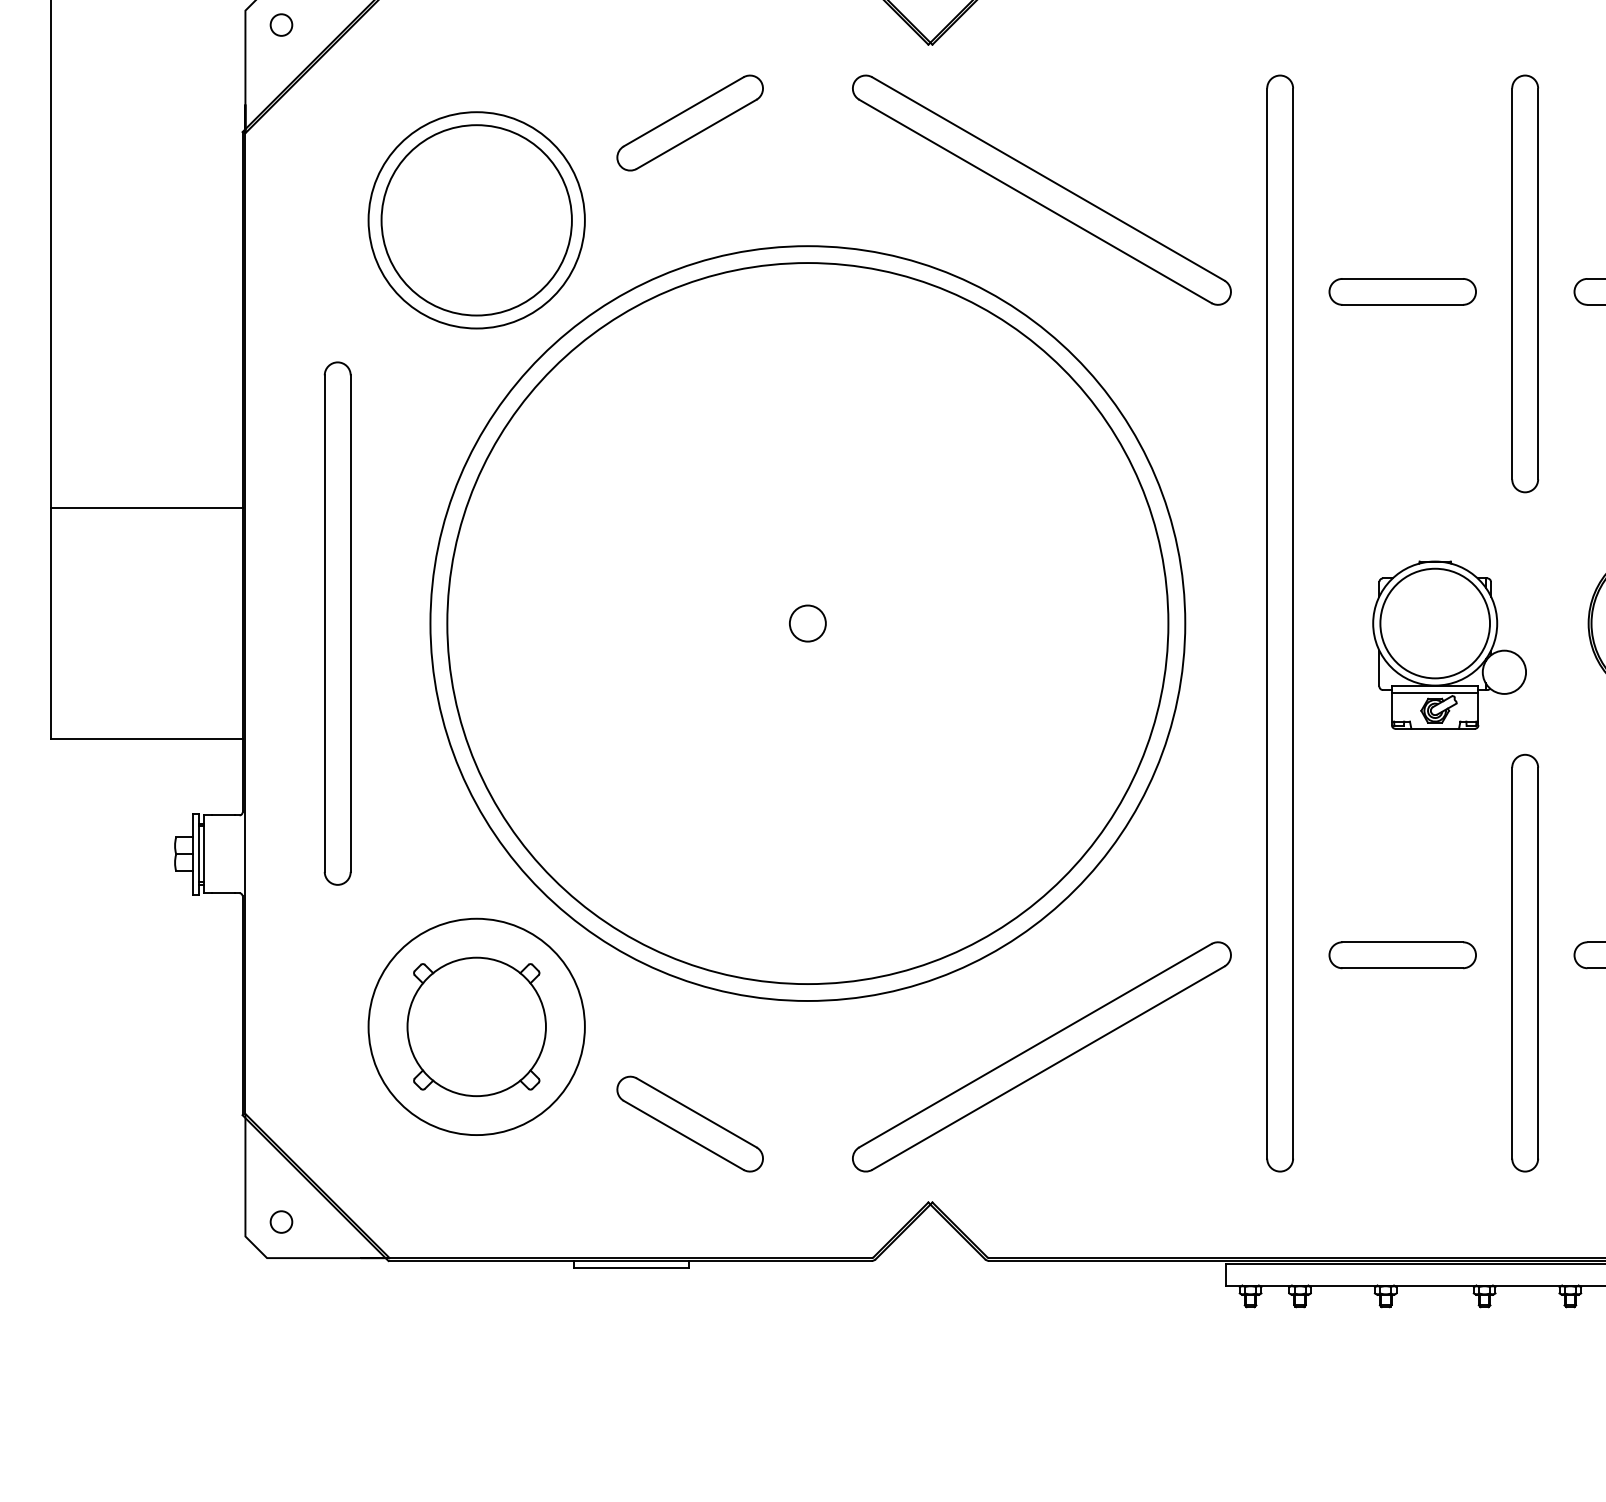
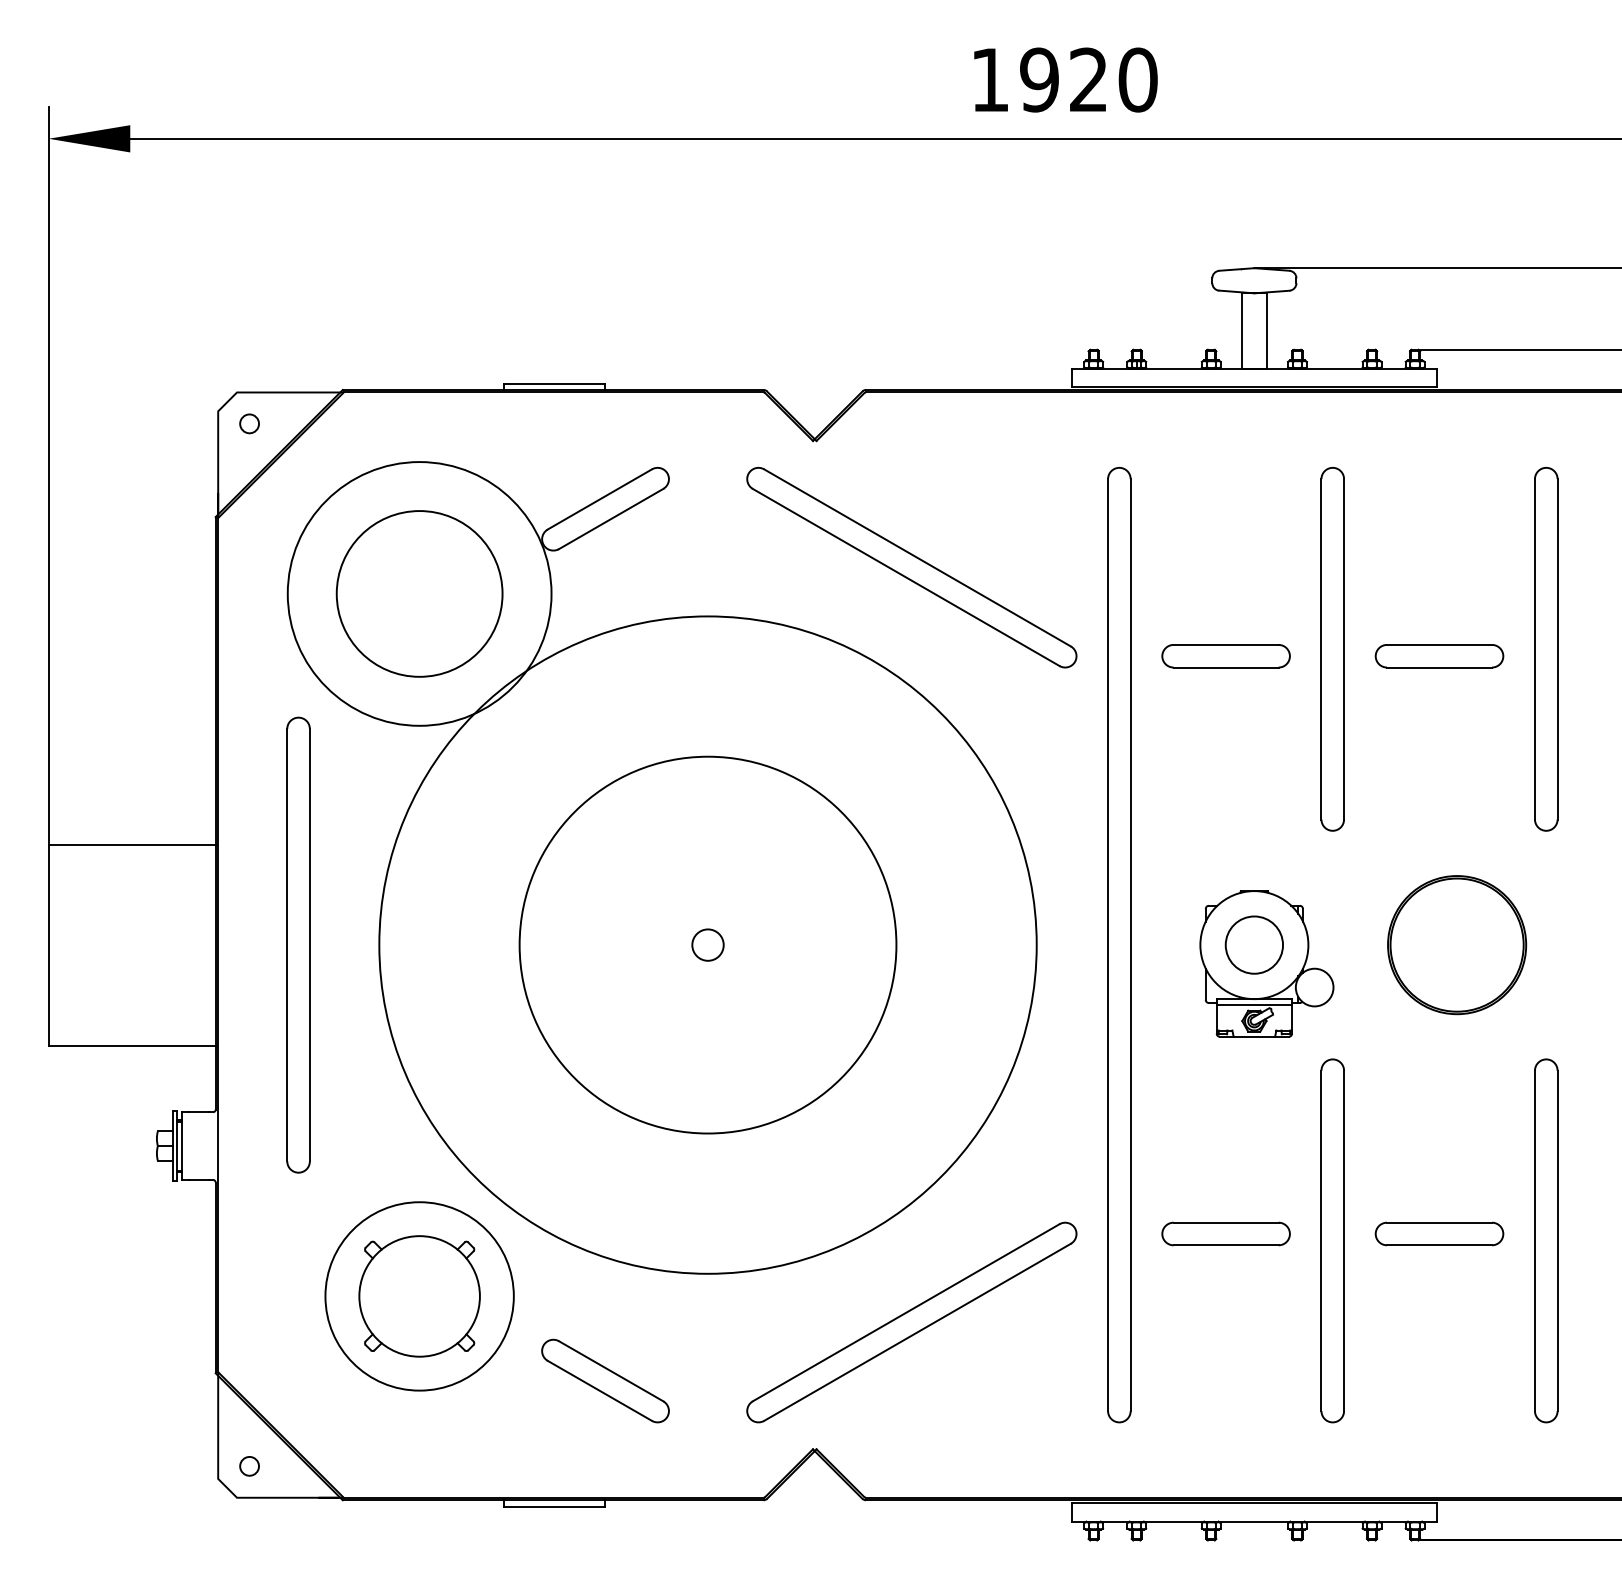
circle: (476, 219) -> (419, 593), size x1.4
circle: (1435, 622) -> (1254, 944), size x0.6
circle: (808, 624) -> (708, 945), size x0.6

